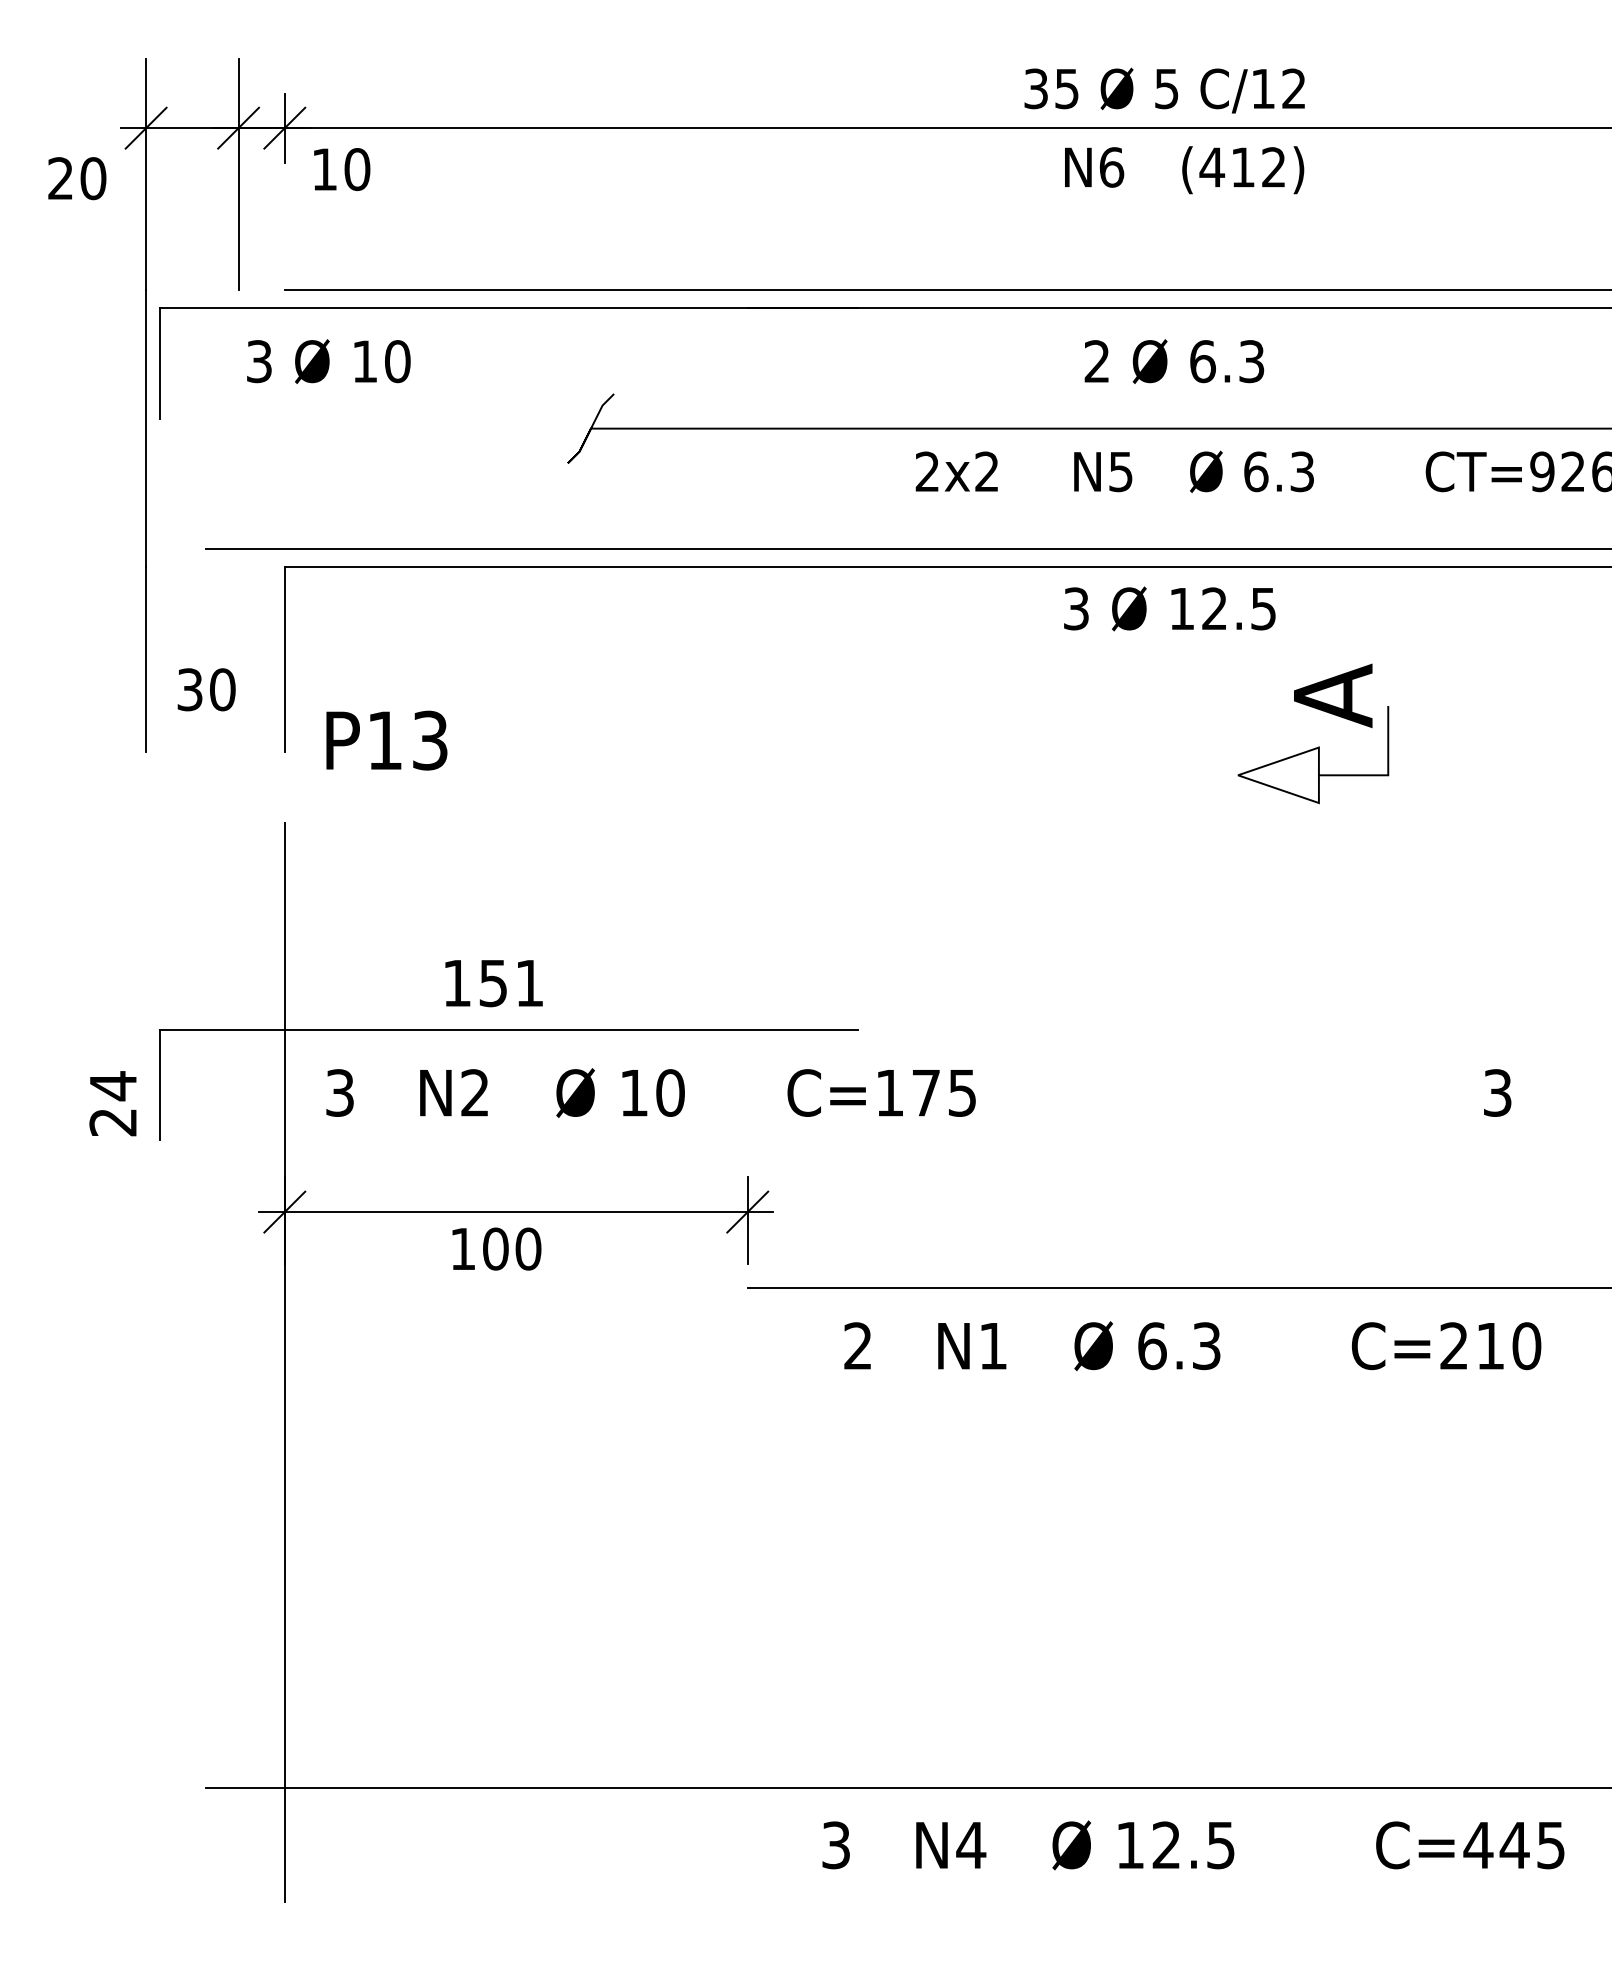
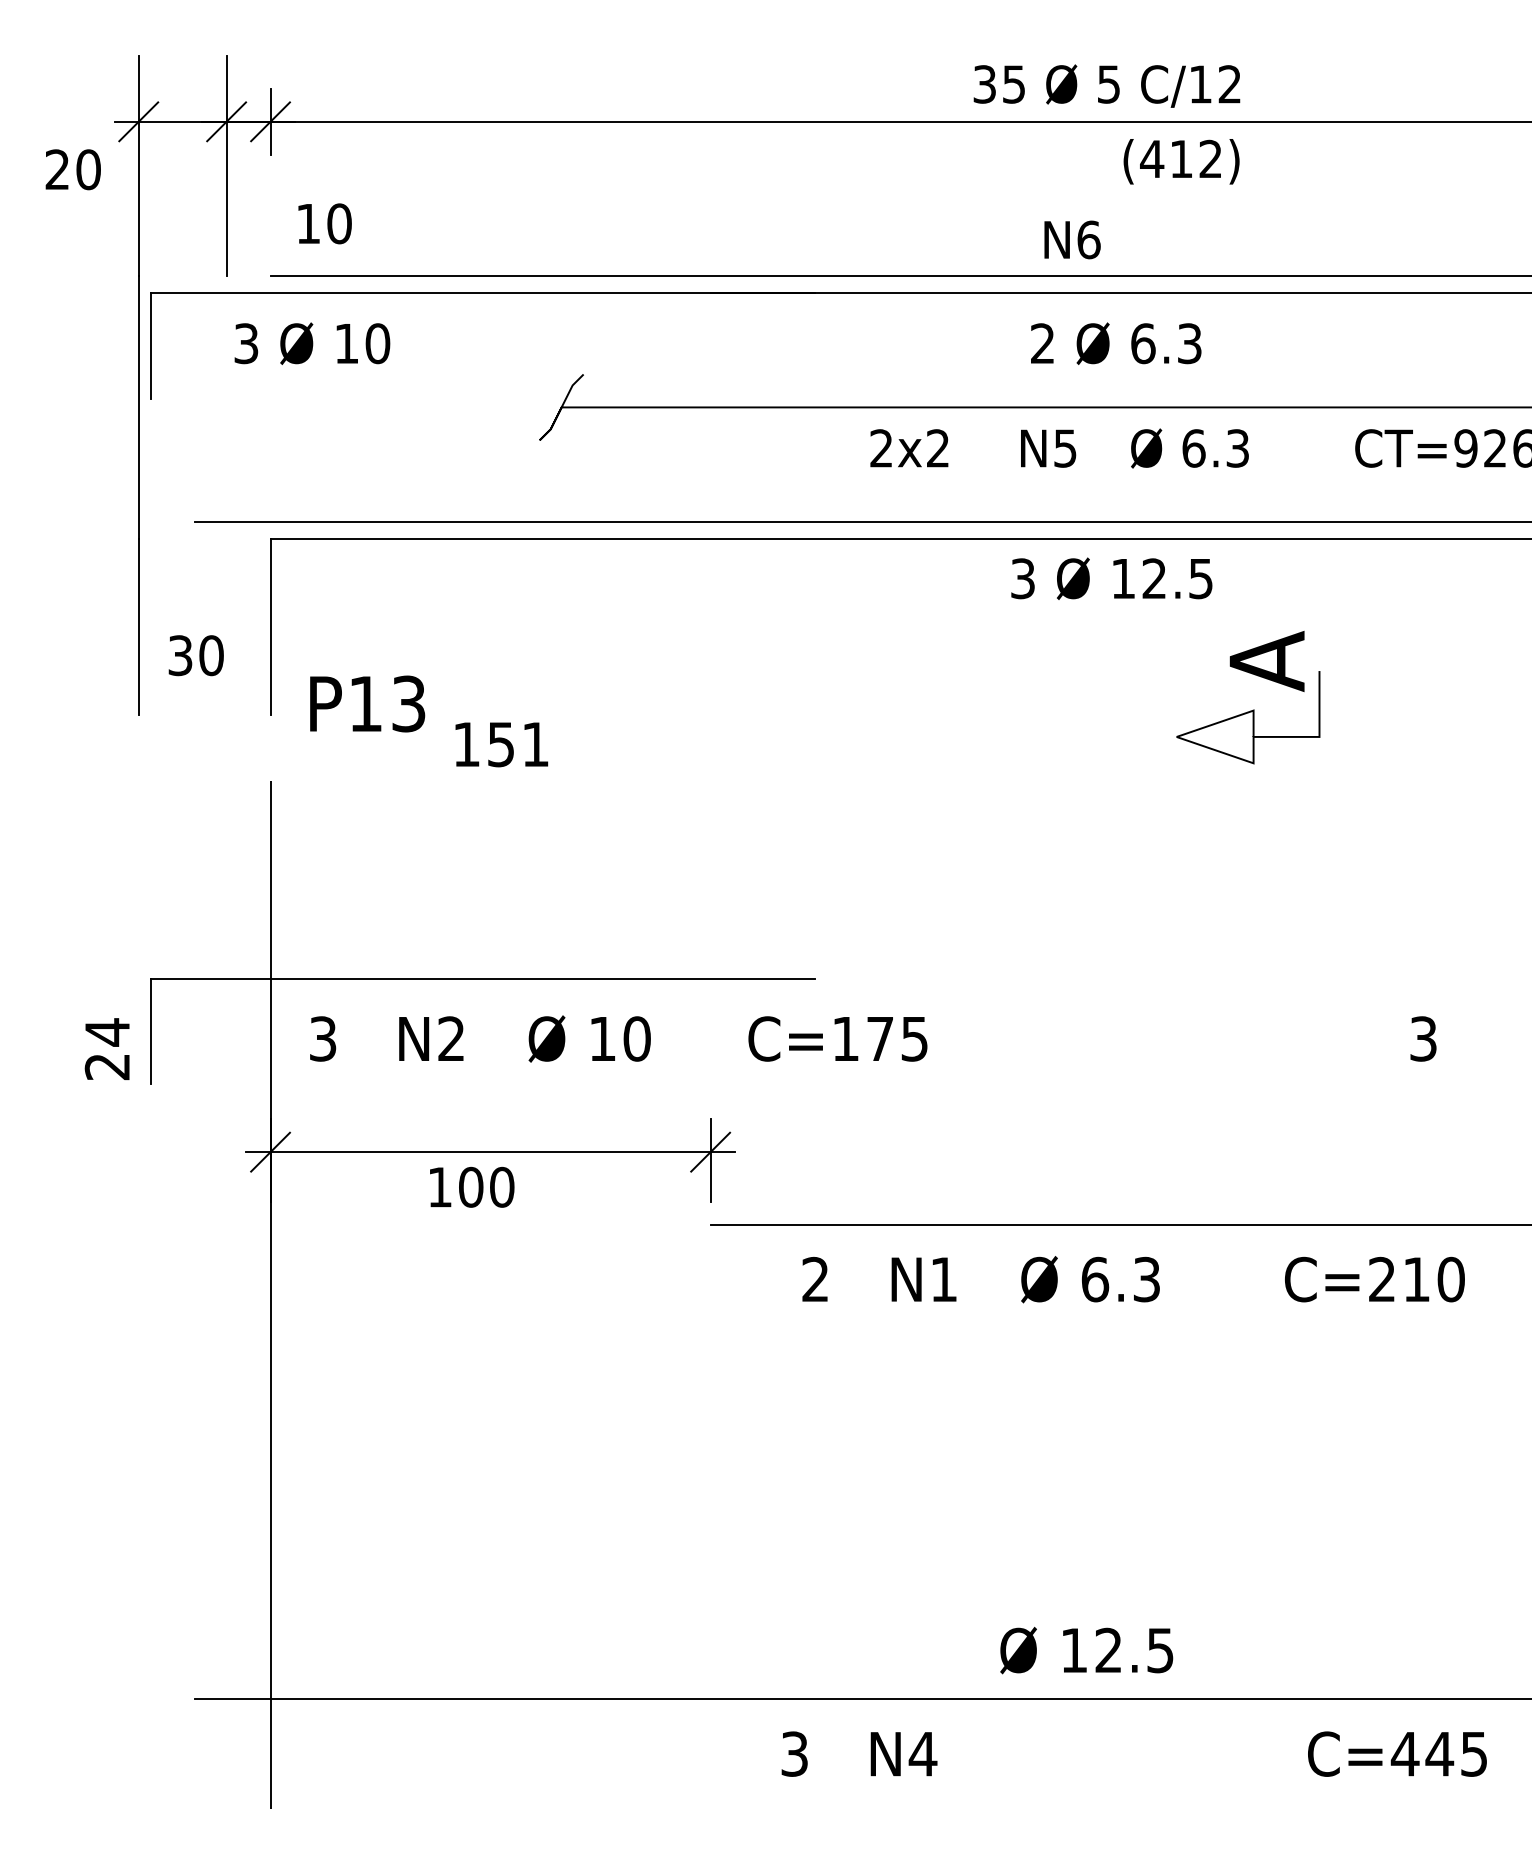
text: (1094, 167) -> (1072, 239), moved
text: (342, 169) -> (325, 223), moved
text: (493, 983) -> (501, 744), moved
text: (1143, 1845) -> (1086, 1650), moved

